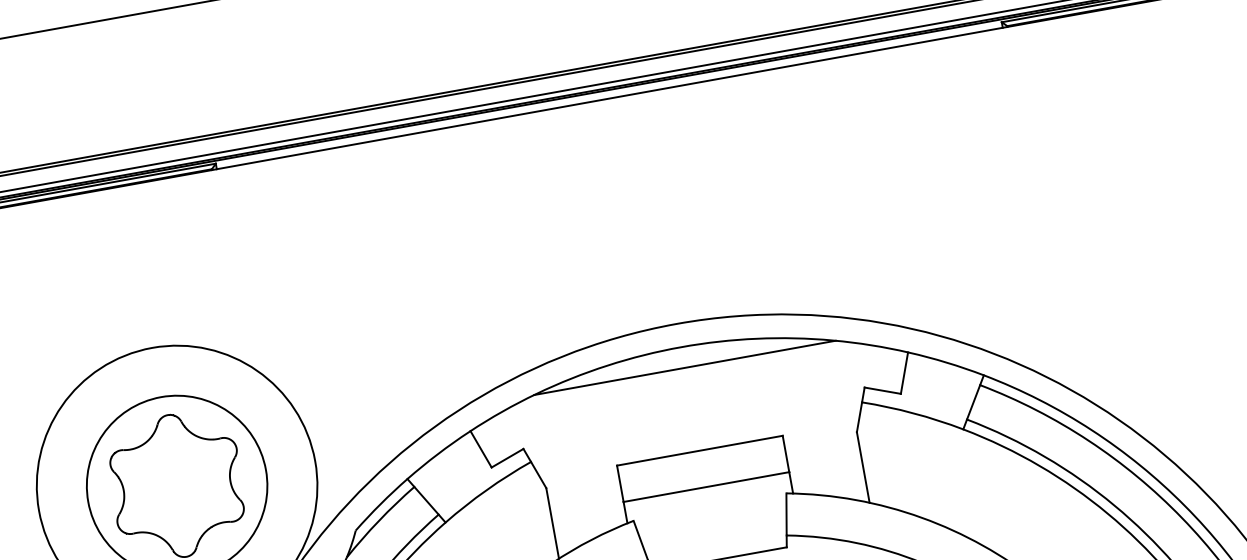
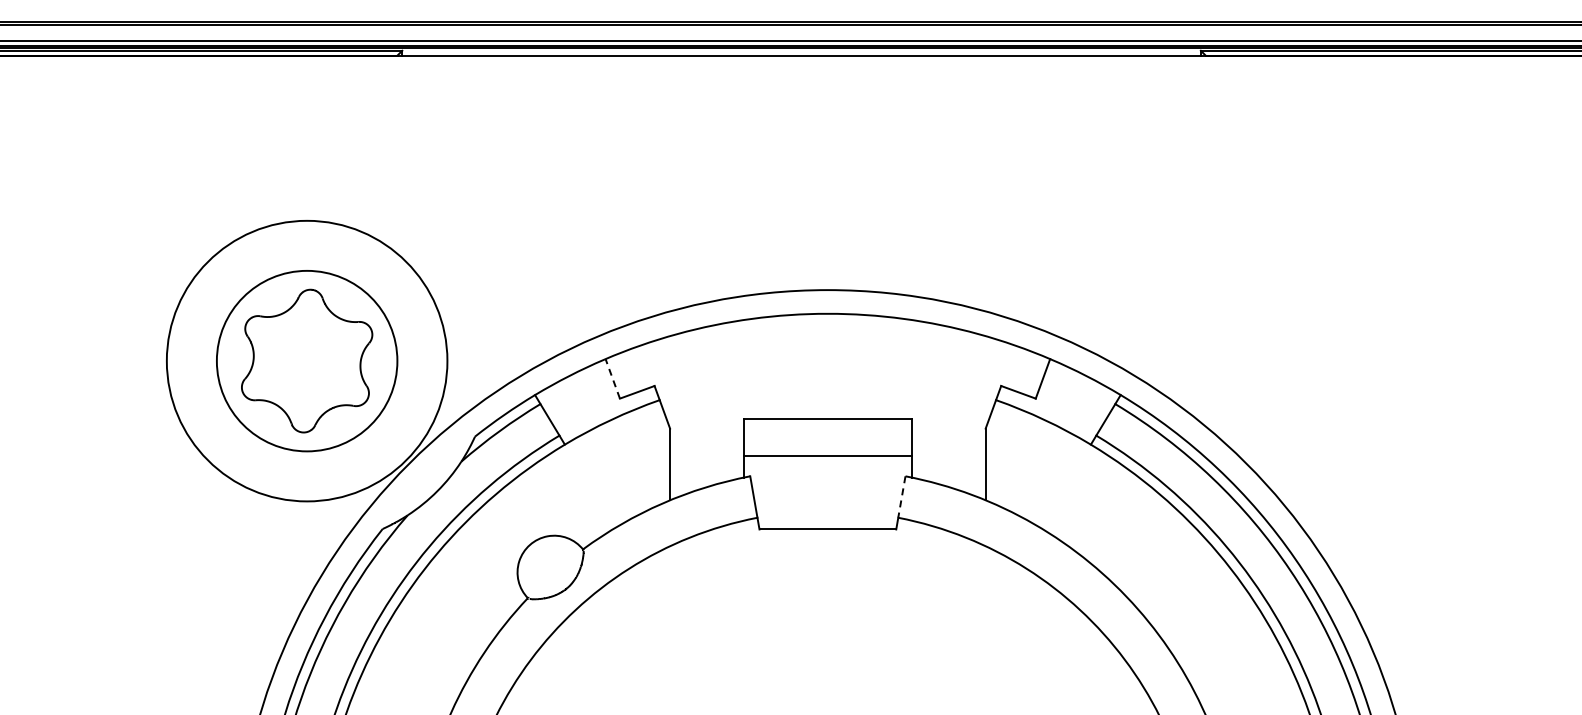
line: (684, 367) -> (827, 334), removed
line: (480, 449) -> (612, 378), solid -> dashed
line: (786, 514) -> (901, 497), solid -> dashed

